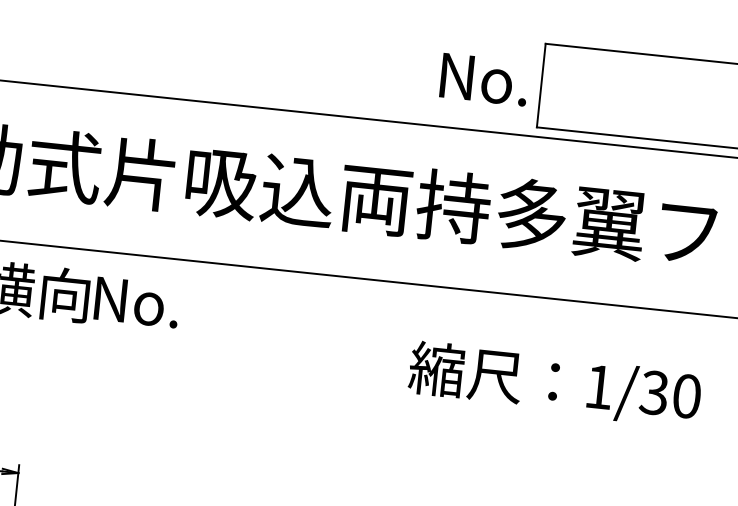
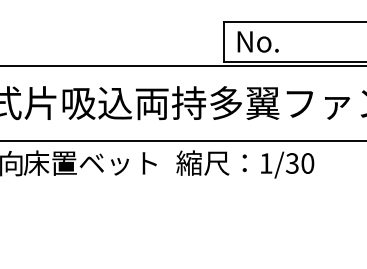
text: (483, 78) -> (257, 41), moved
text: (230, 309) -> (89, 162), No. -> 床置ベット
text: (555, 384) -> (245, 164), moved

